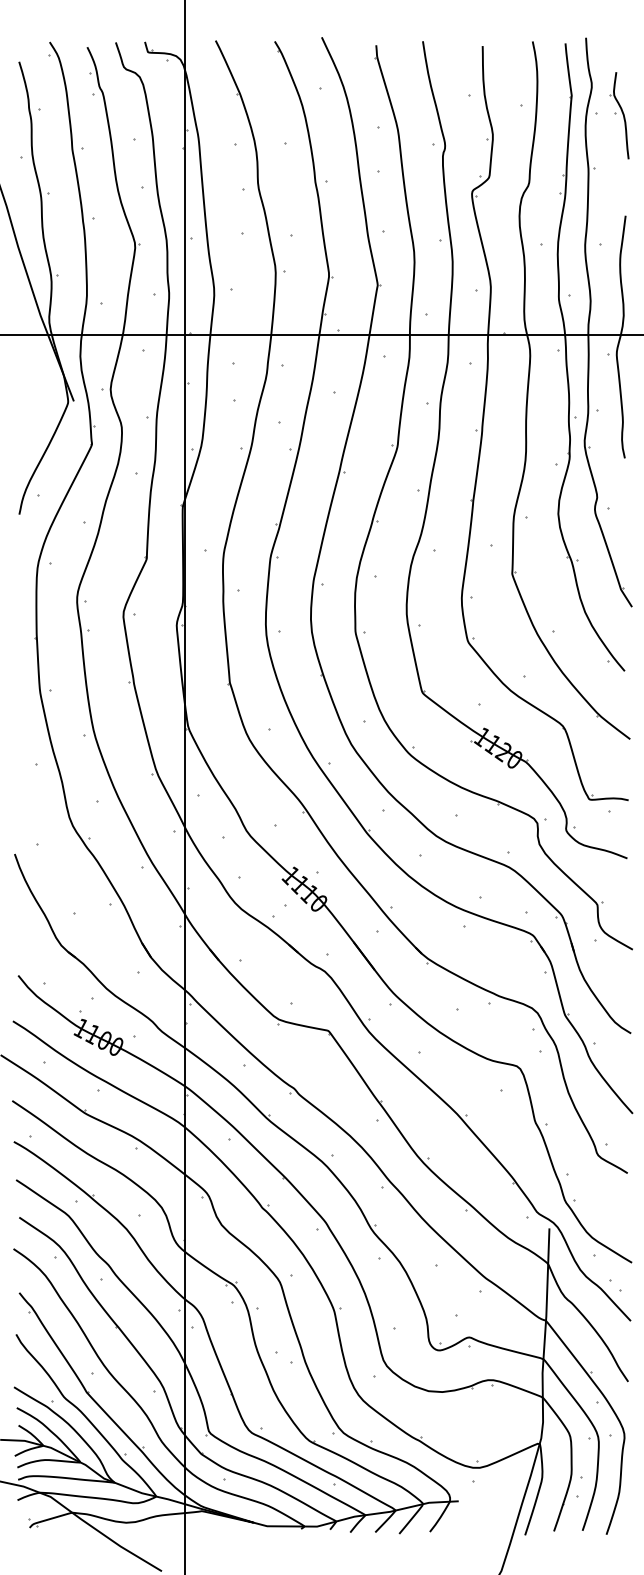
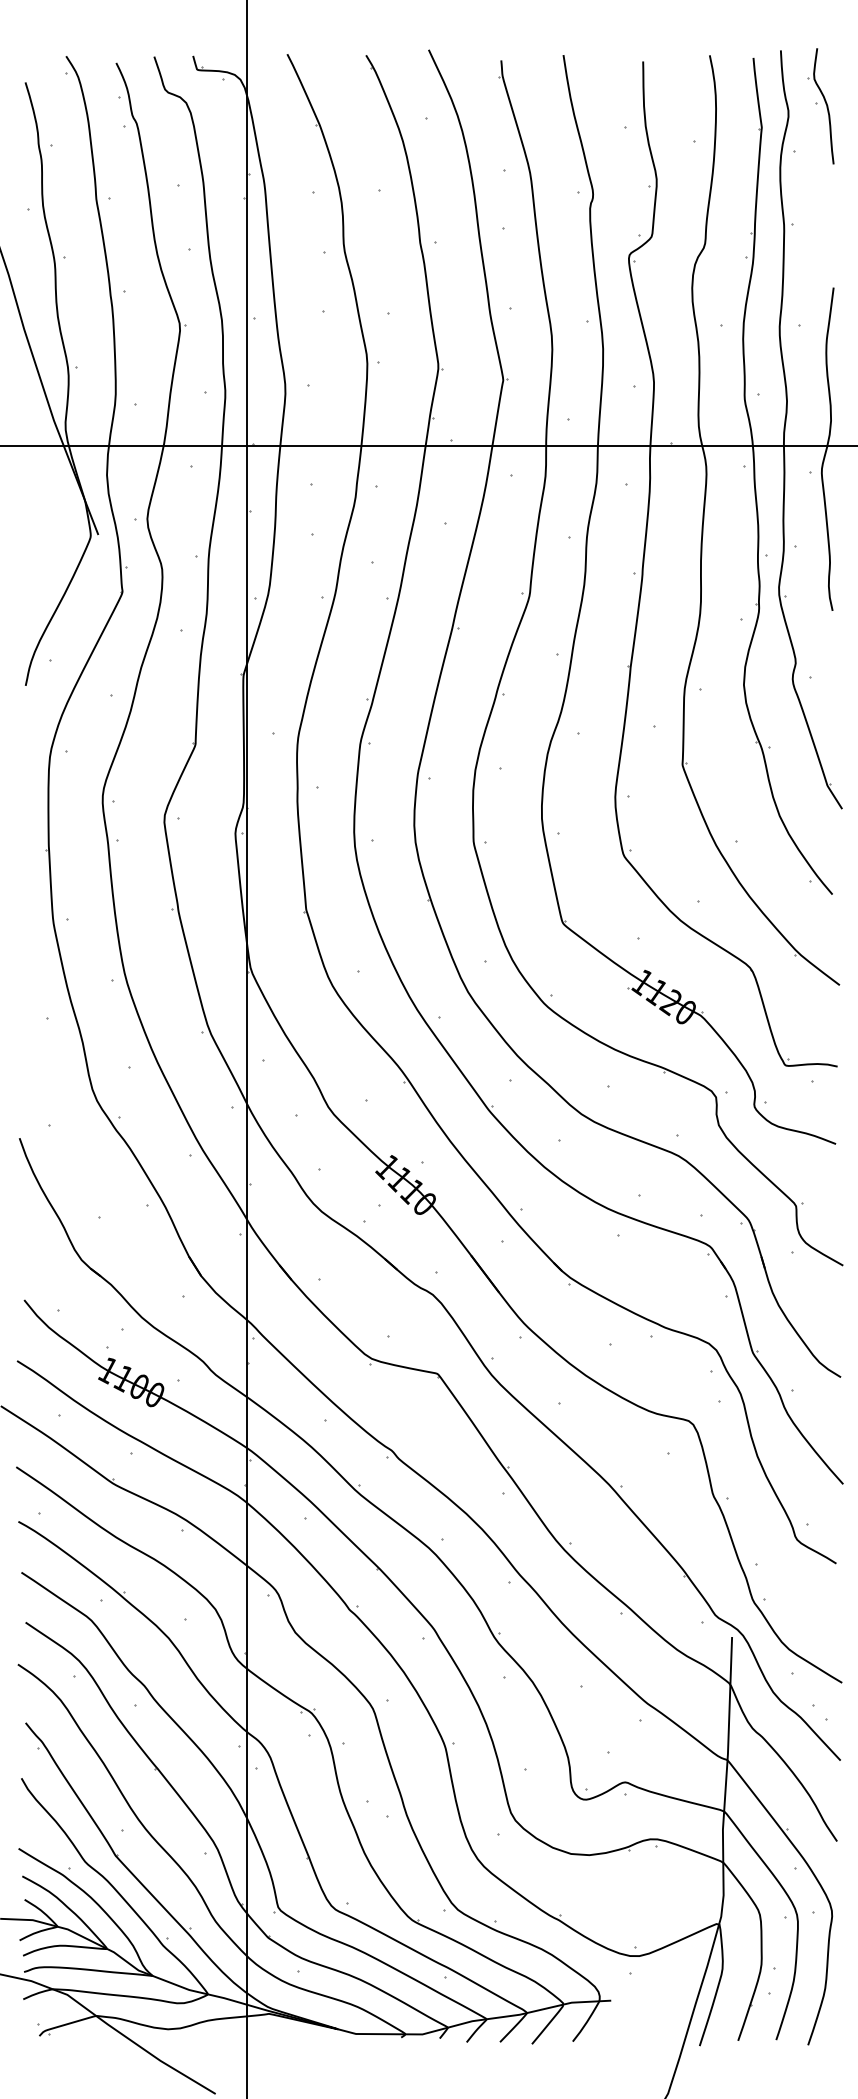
part: (619, 115) -> (821, 106), moved

